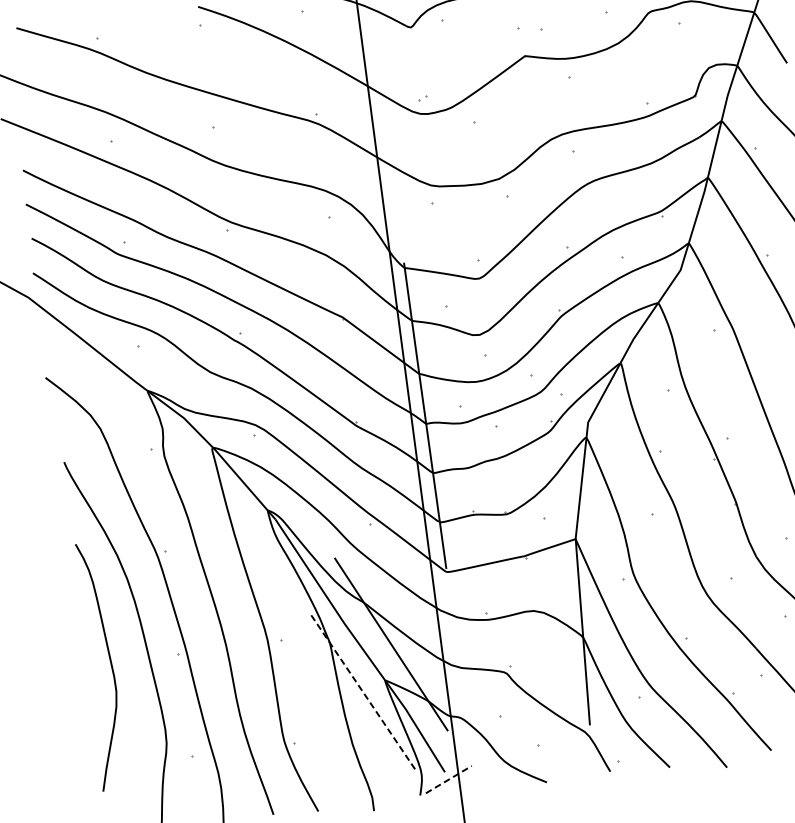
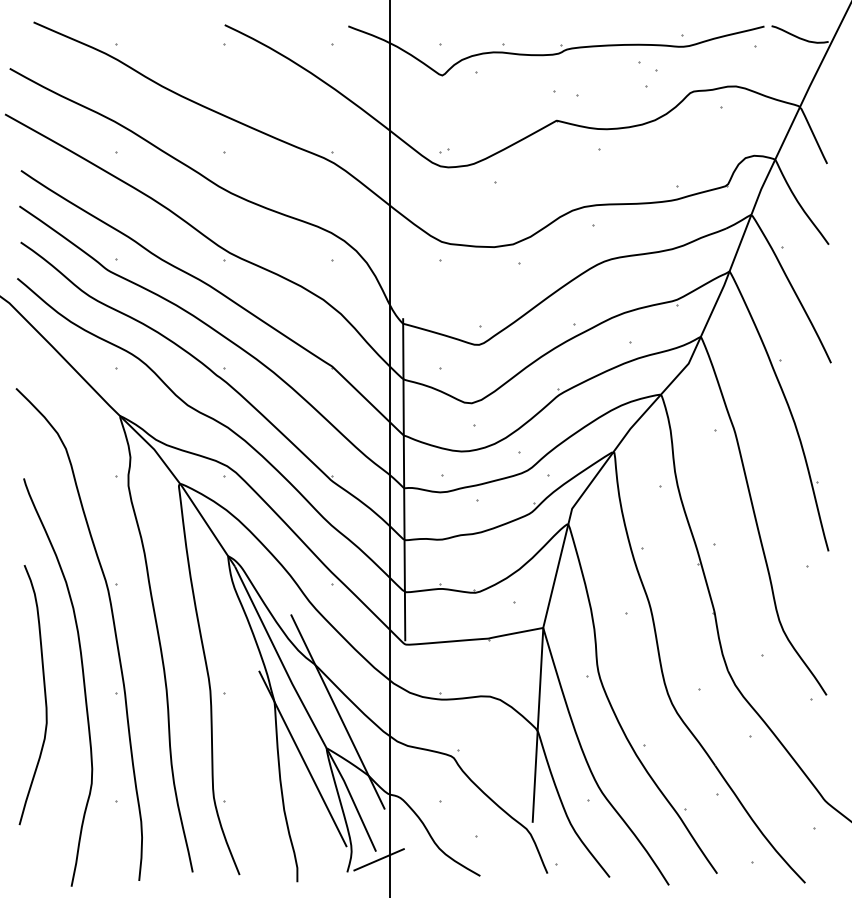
line: (364, 693) -> (303, 759), dashed -> solid
line: (449, 779) -> (379, 859), dashed -> solid

